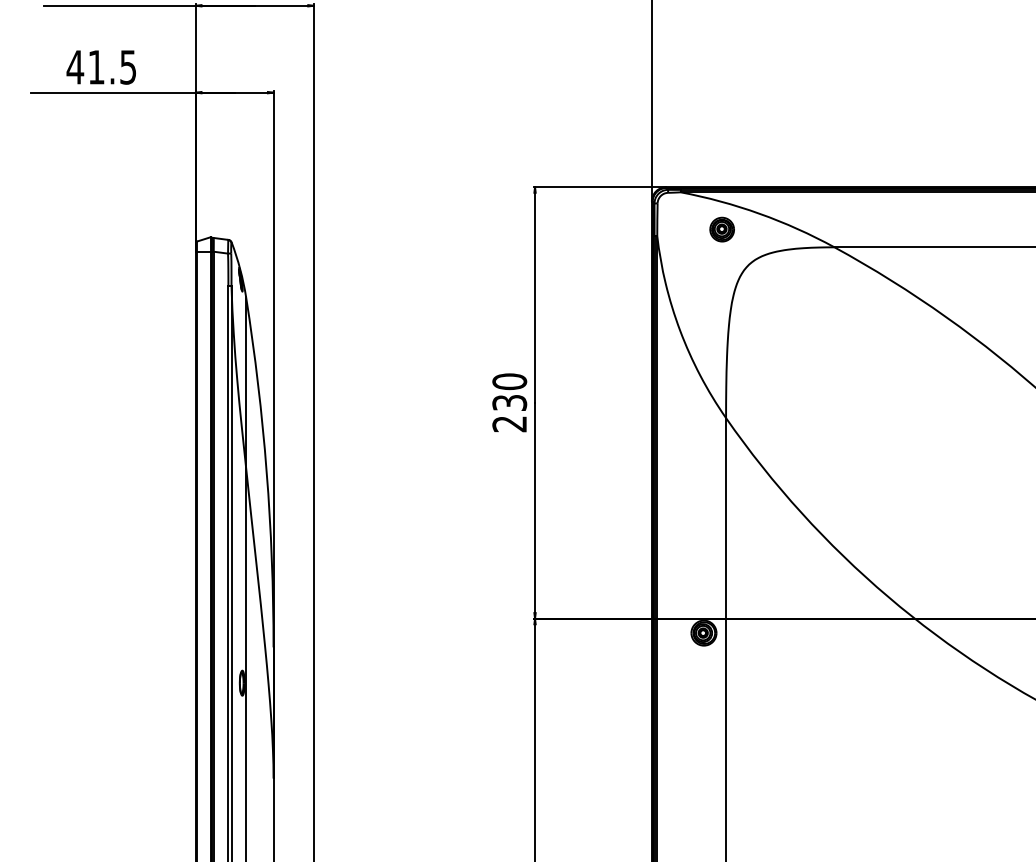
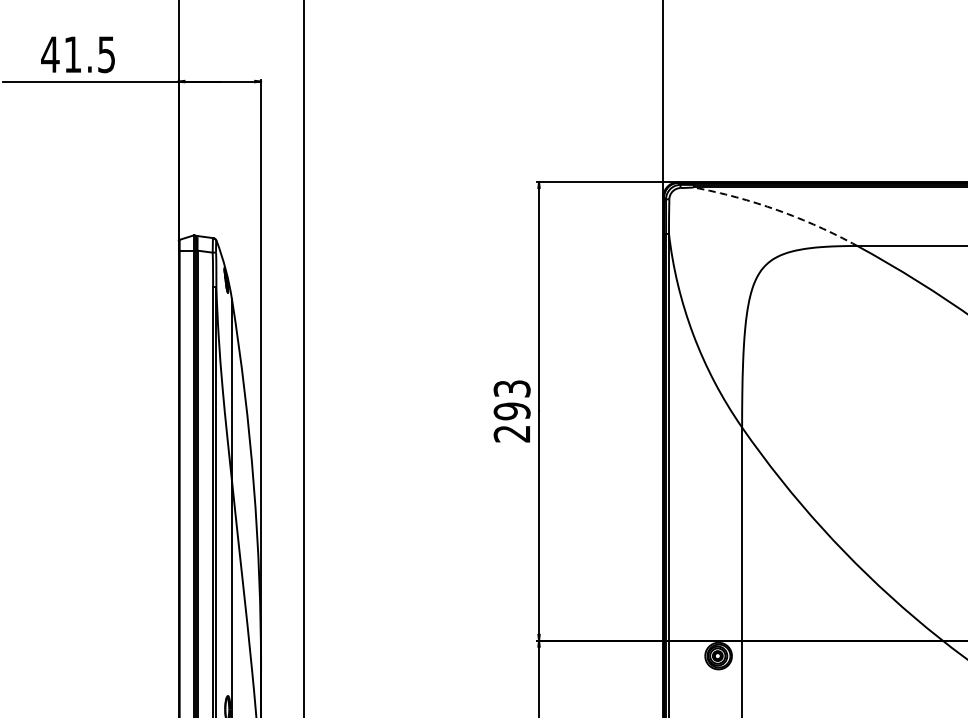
arc: (759, 213) -> (777, 210), solid -> dashed
part: (721, 229) -> (737, 227), removed
text: (509, 392) -> (511, 400), 230 -> 293

